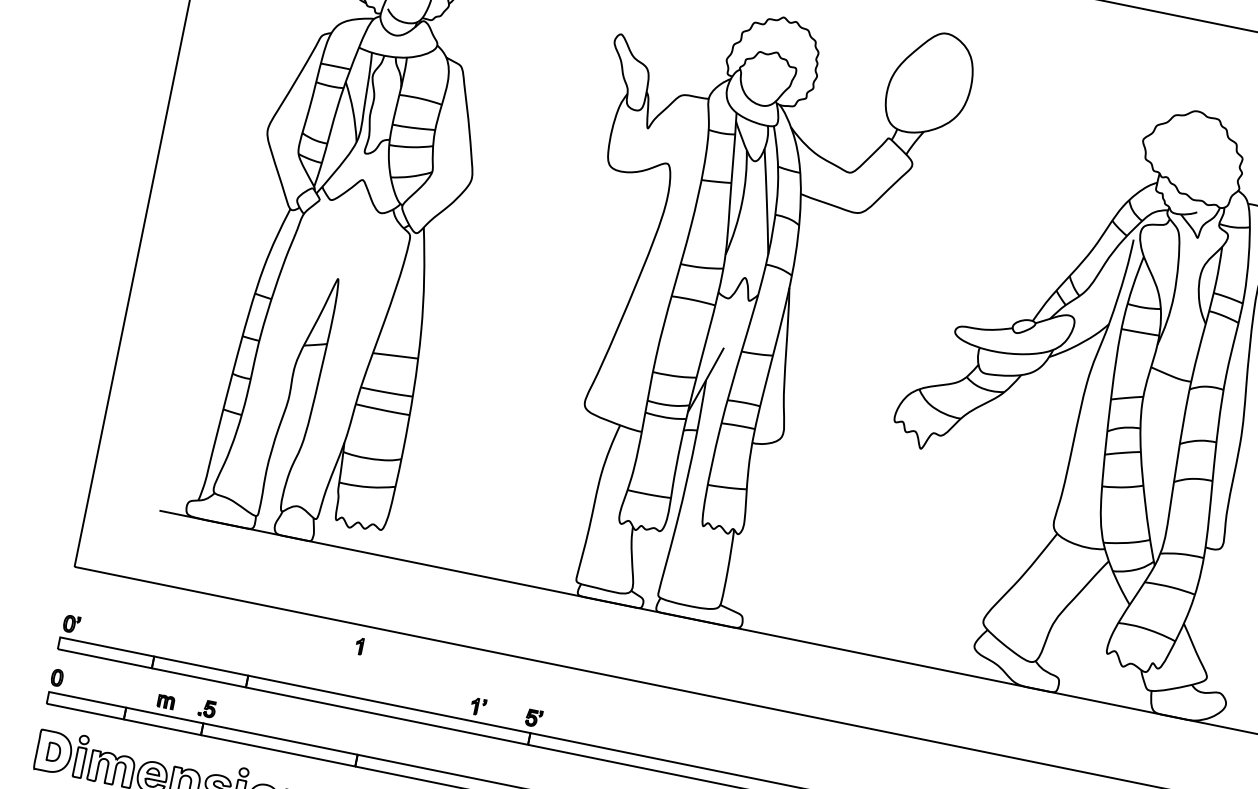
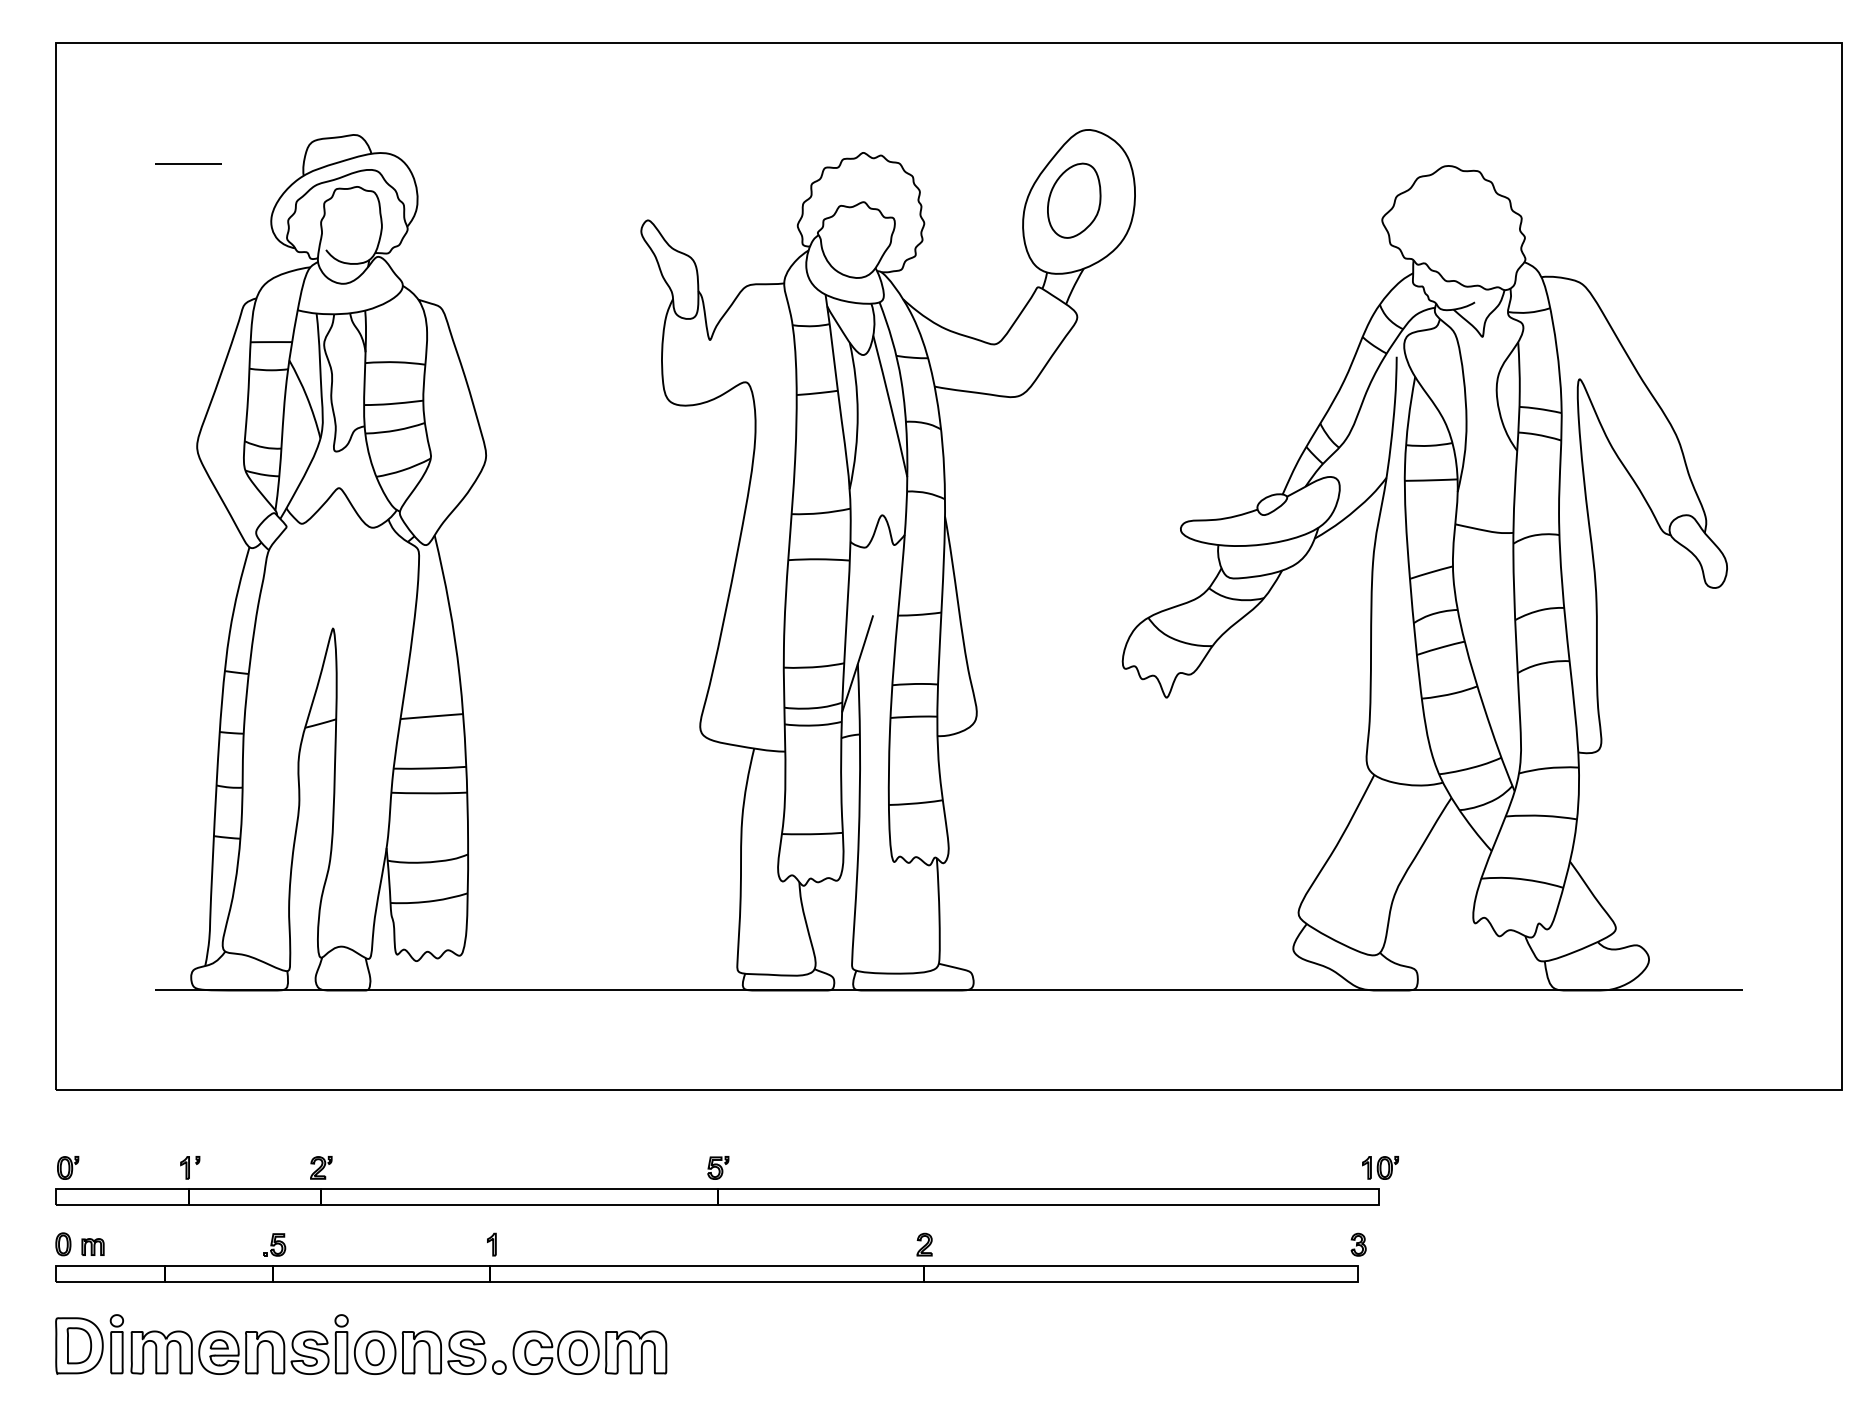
part: (927, 81) -> (1074, 200), added
part: (359, 646) -> (491, 1244), moved
part: (251, 660) -> (321, 1167), added
part: (165, 701) -> (92, 1246), moved
part: (478, 706) -> (190, 1167), moved
part: (54, 752) -> (79, 1345), size x1.43

